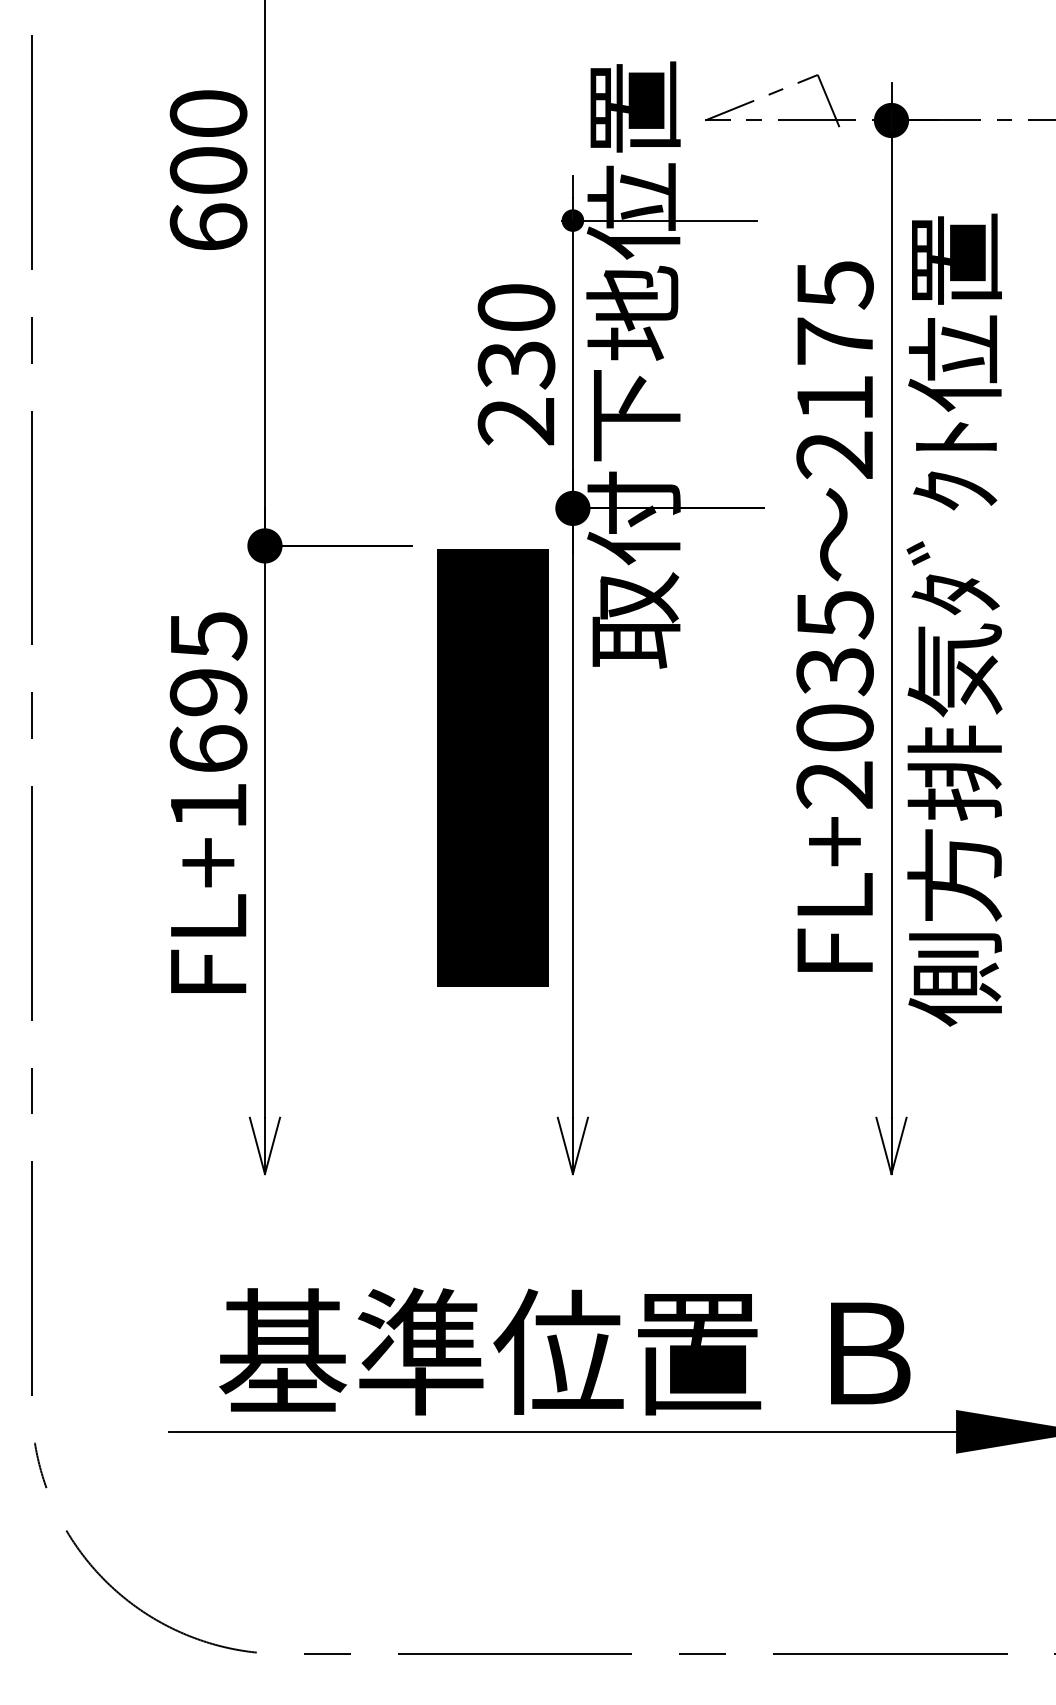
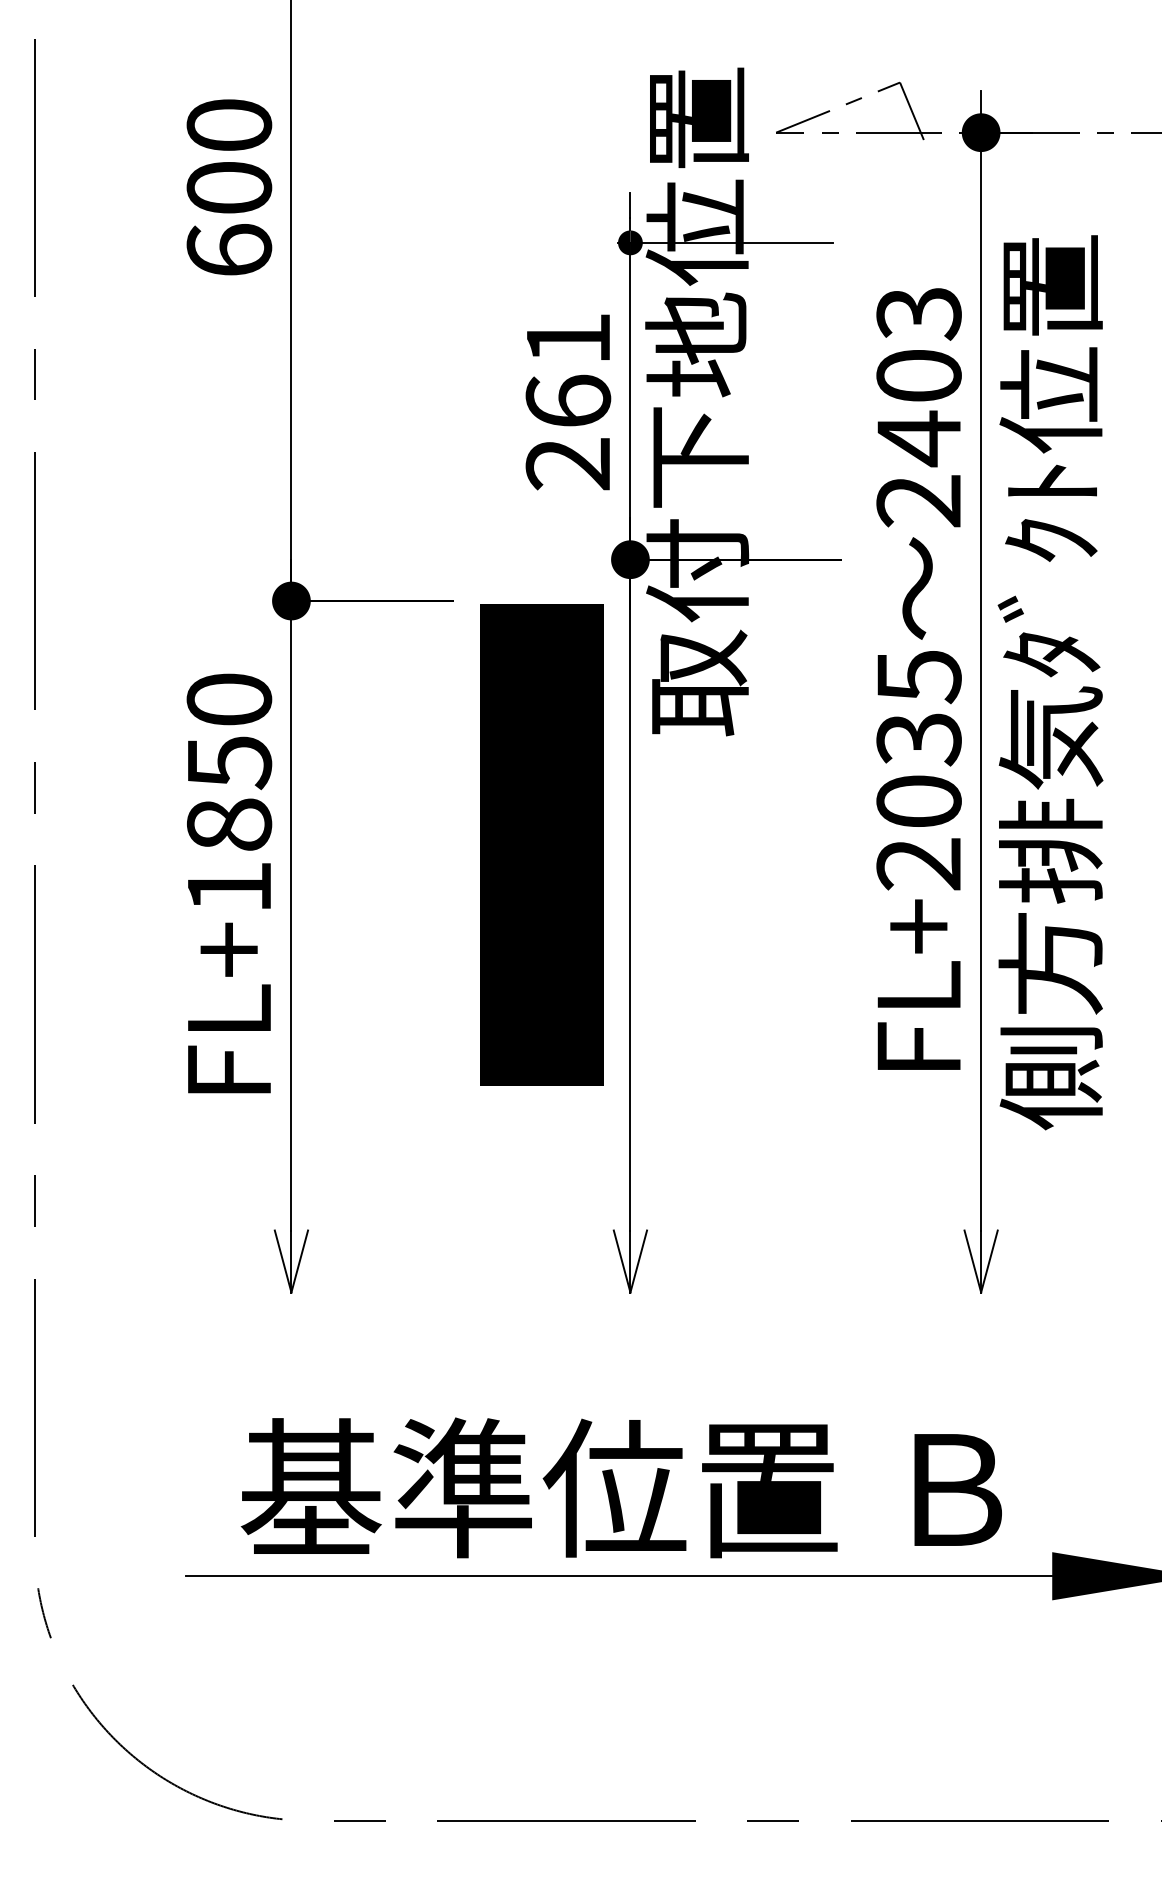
text: (516, 336) -> (568, 370), 230 -> 261
text: (834, 342) -> (918, 377), 2175 -> 2403
text: (208, 691) -> (229, 761), FL+1695 -> FL+1850

